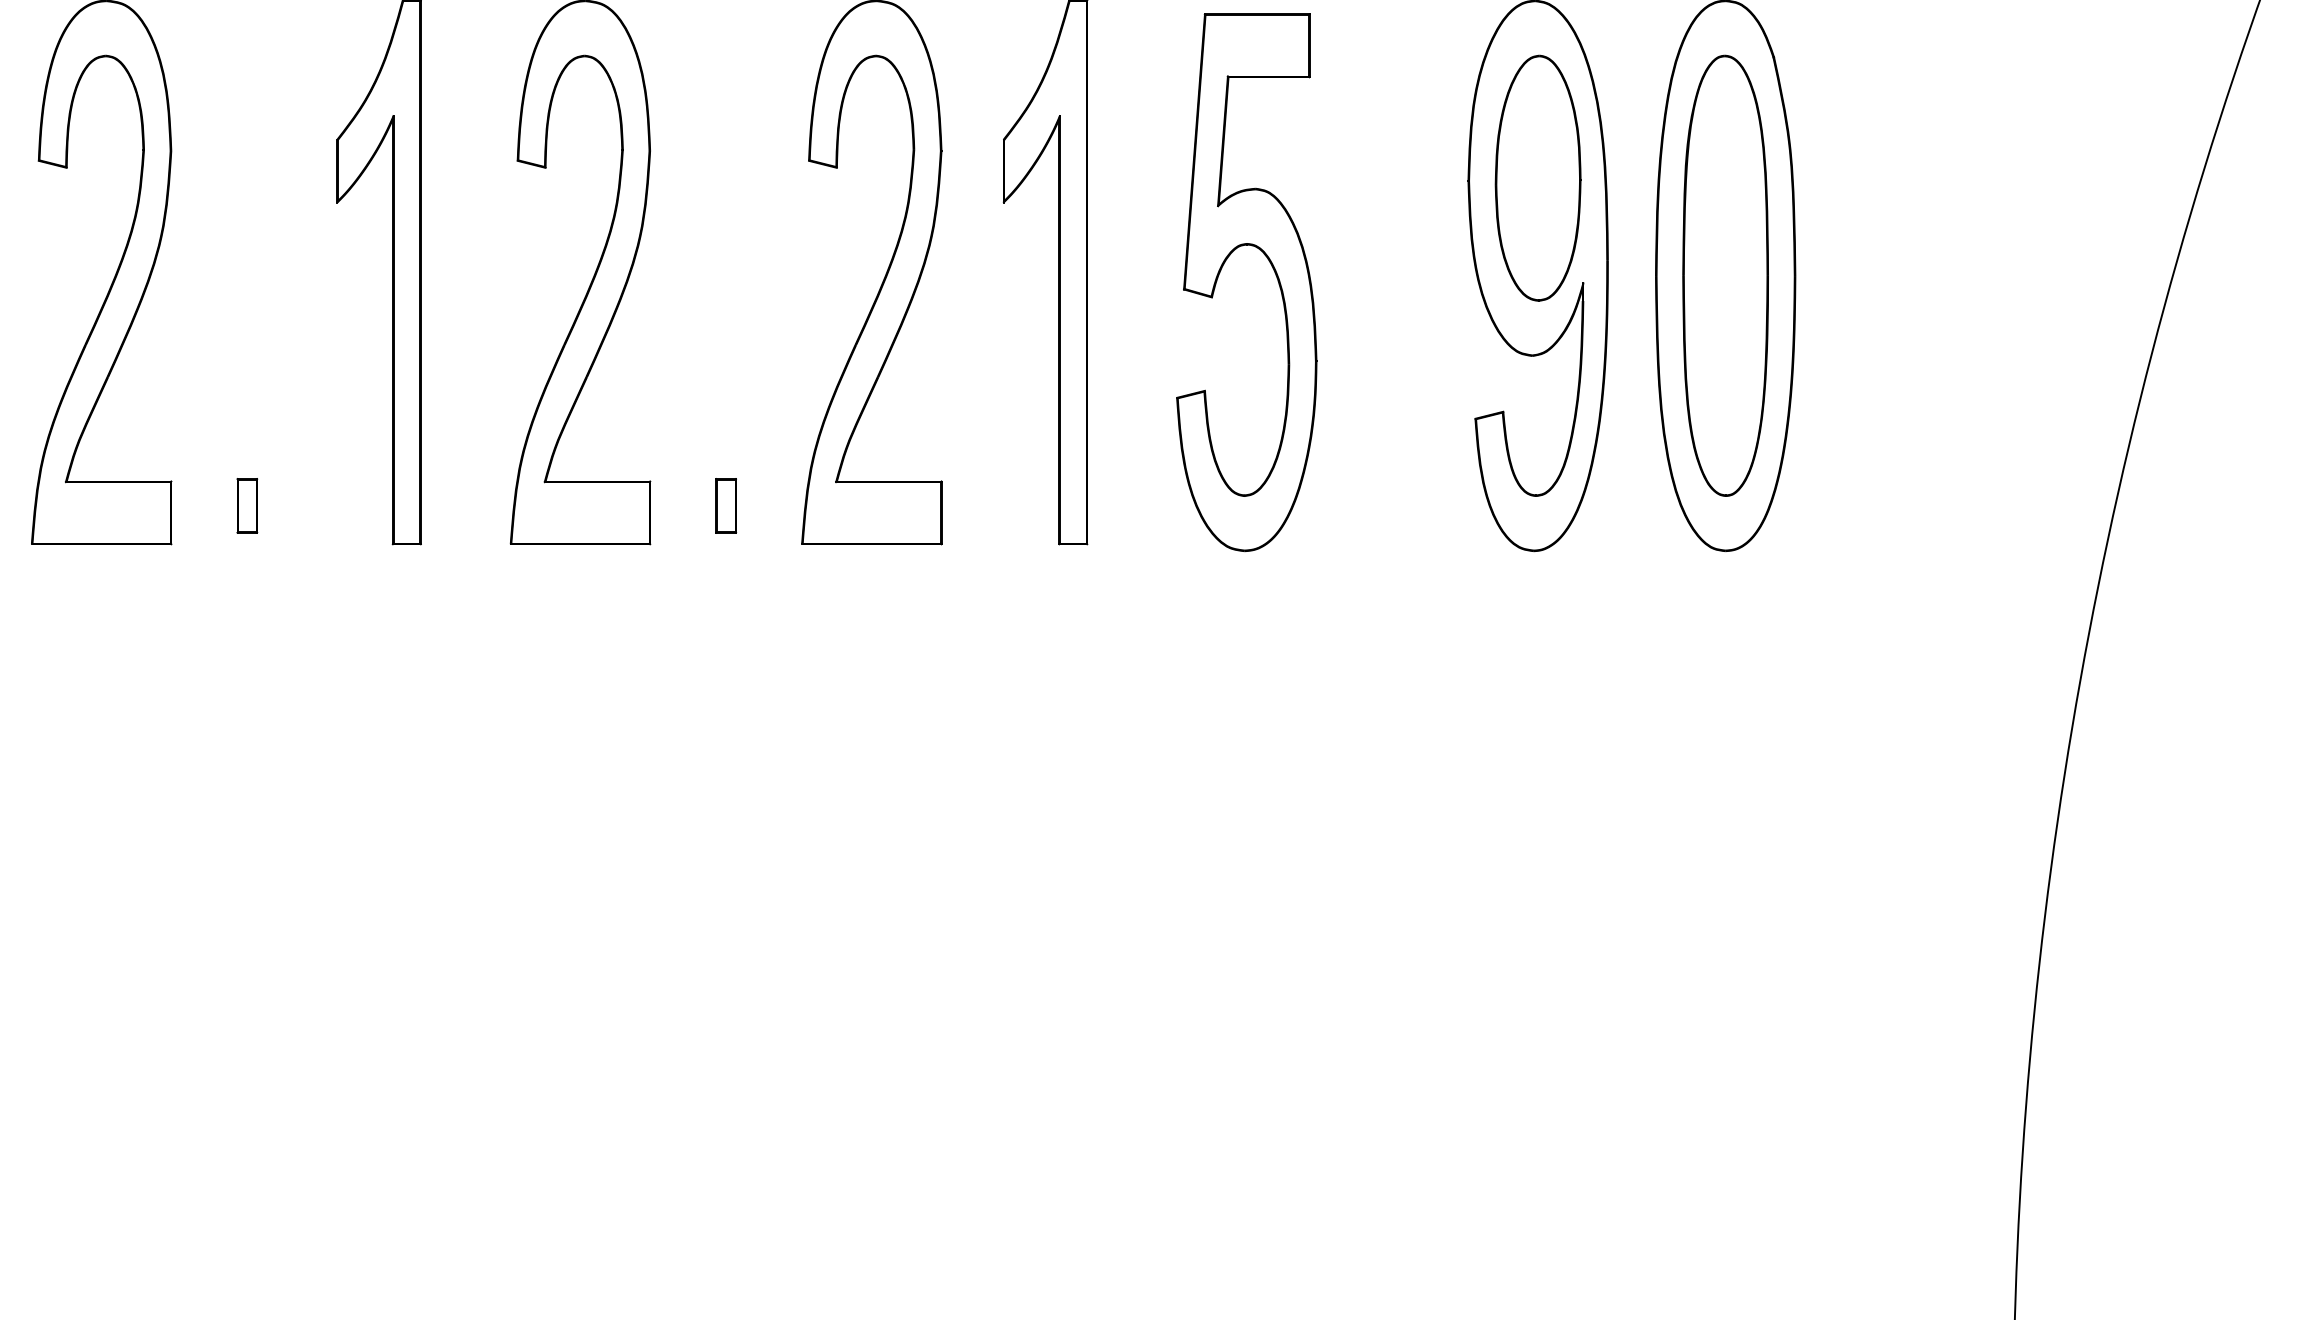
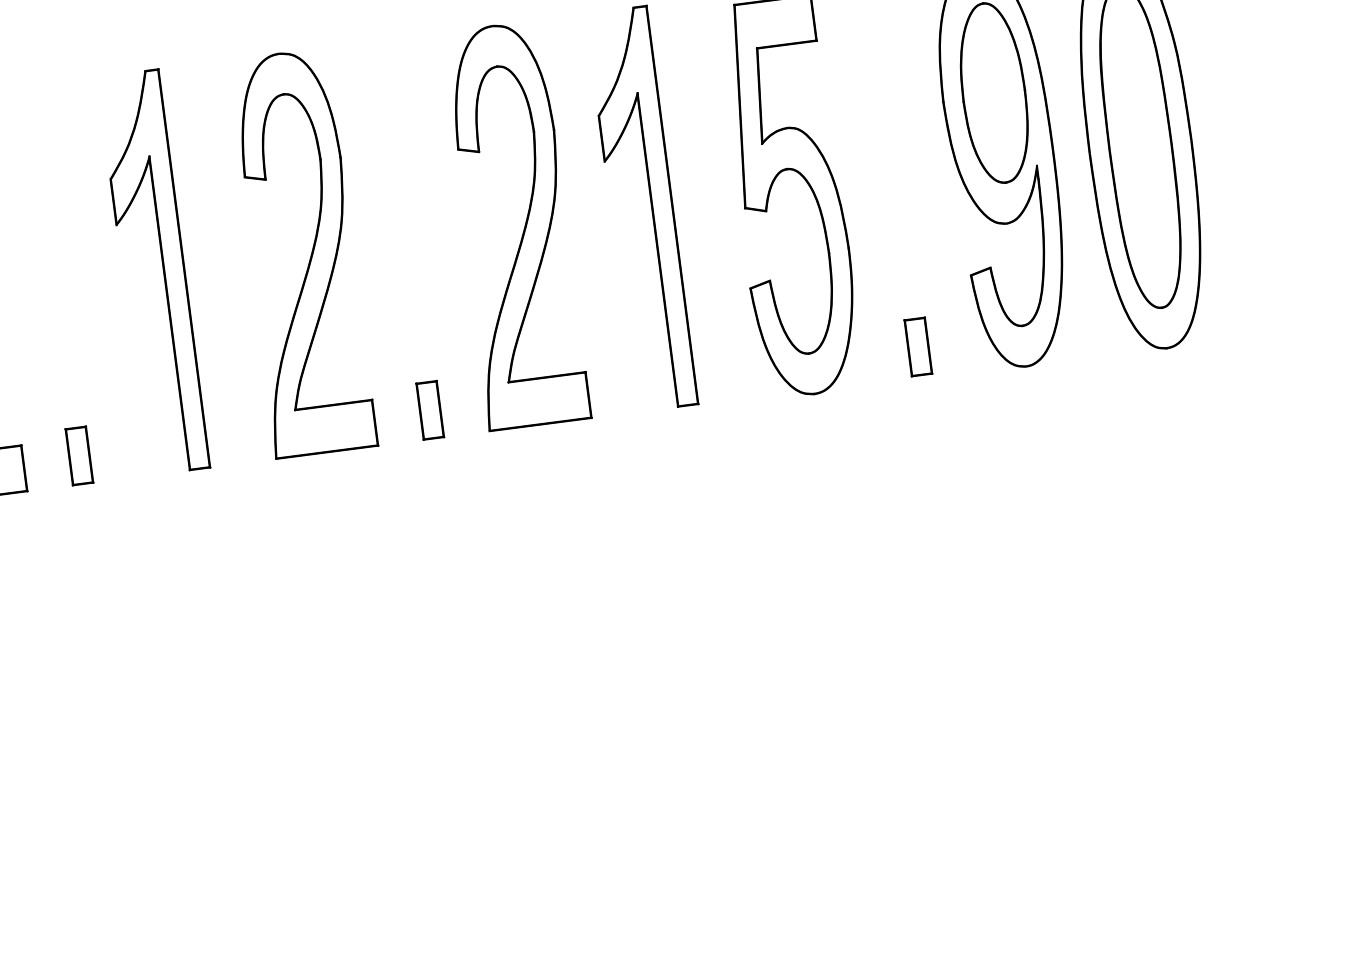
part: (247, 505) -> (79, 455), size x1.43
part: (726, 505) -> (430, 410), size x1.43
part: (1392, 505) -> (918, 346), added

